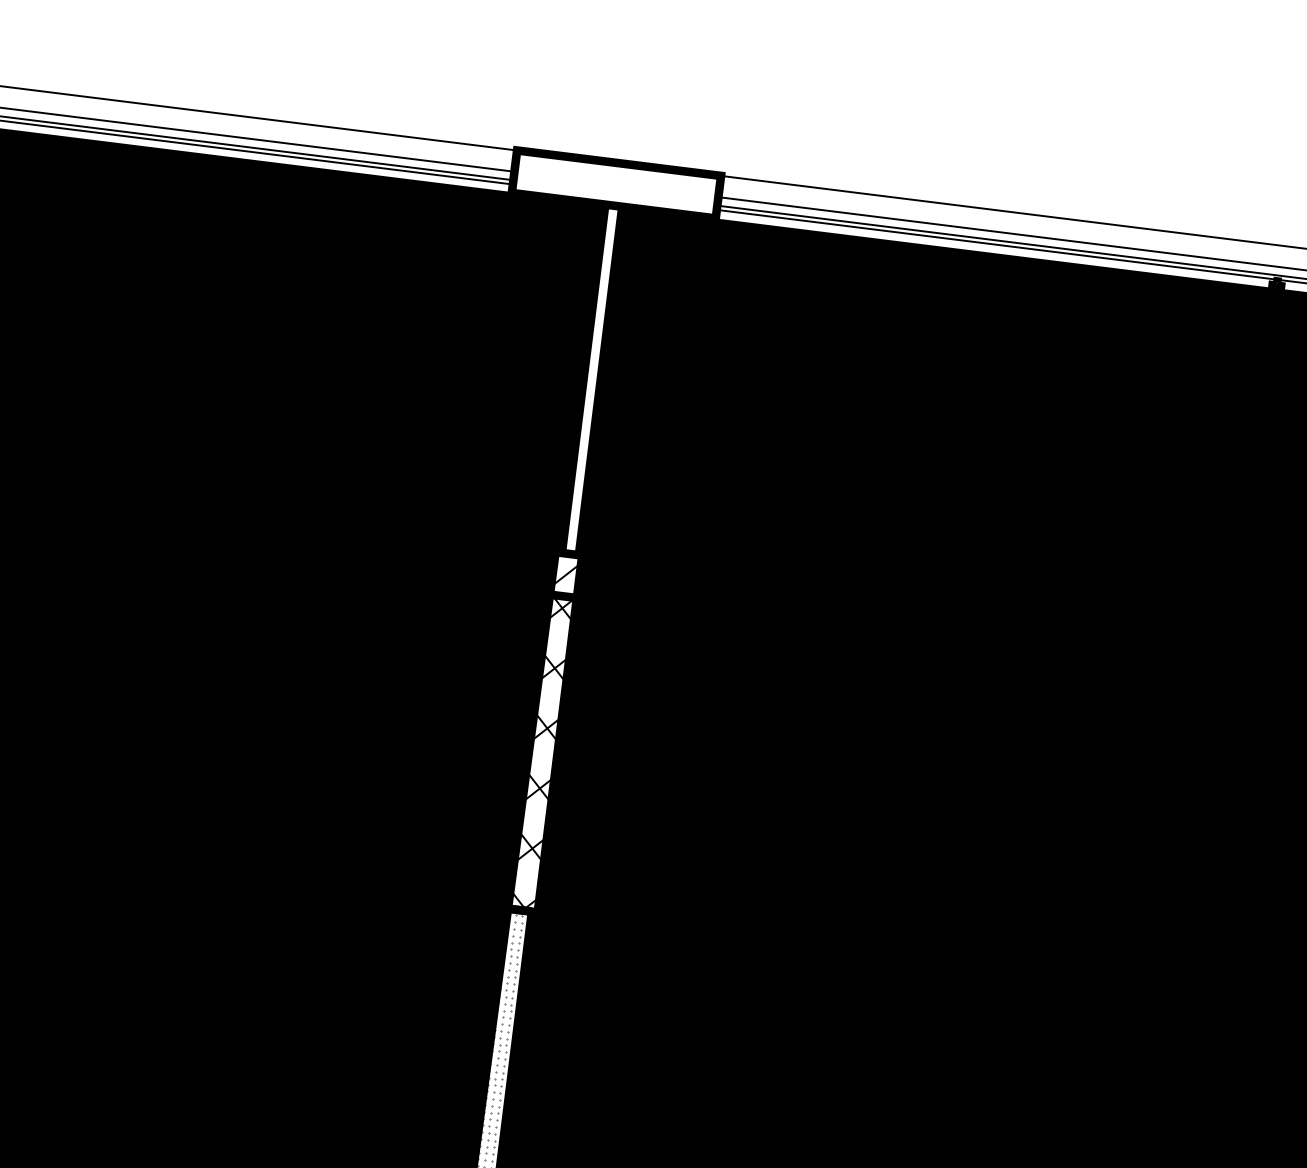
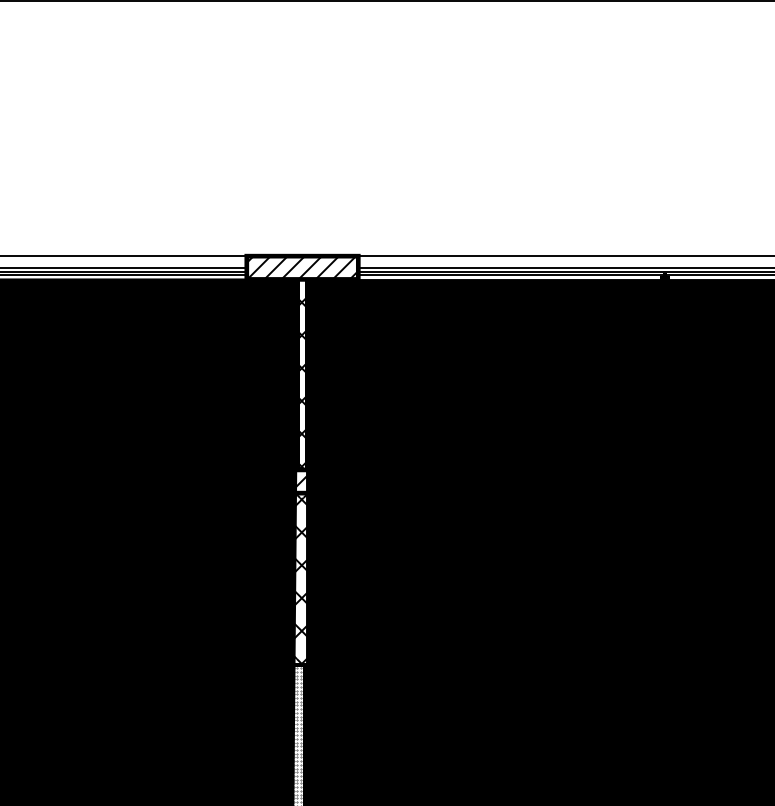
hatch: (616, 183) -> (302, 267), added
hatch: (589, 396) -> (302, 383), added

